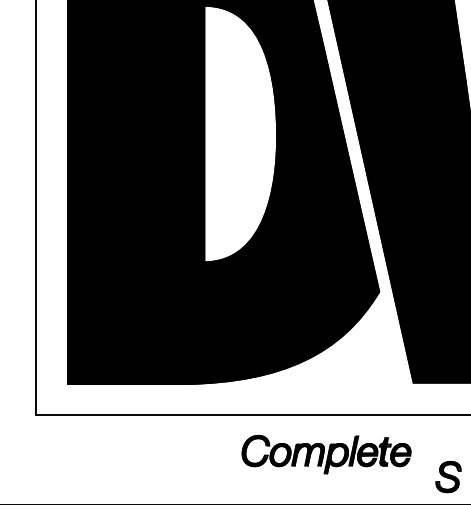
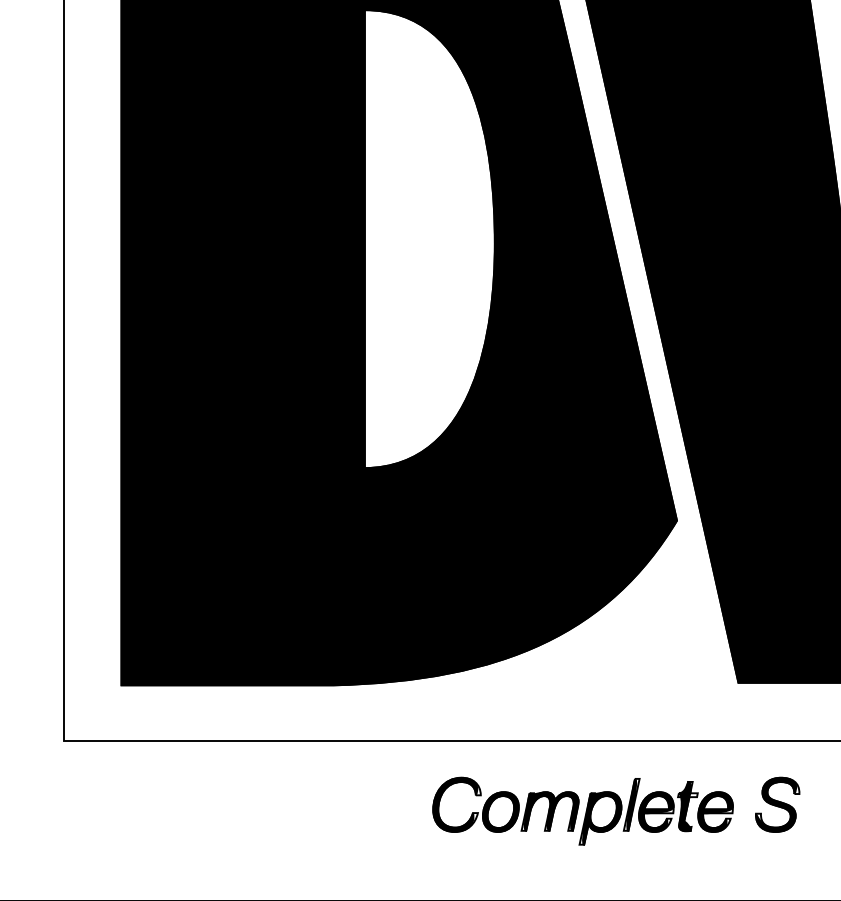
part: (448, 476) -> (777, 803), moved

